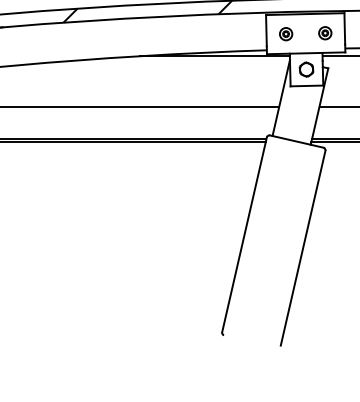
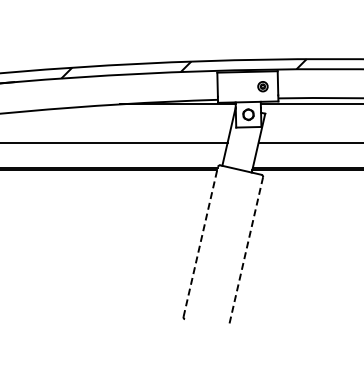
part: (285, 33) -> (232, 86), removed
line: (244, 234) -> (200, 241), solid -> dashed
line: (302, 248) -> (245, 252), solid -> dashed

